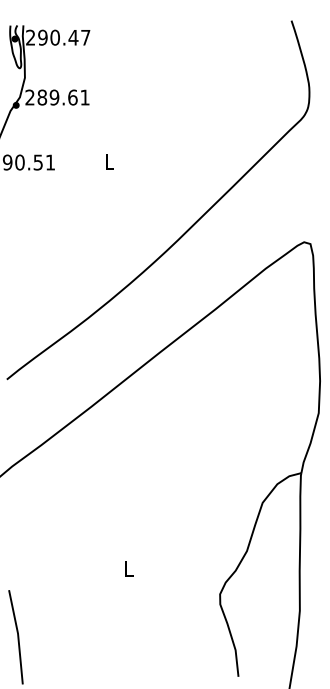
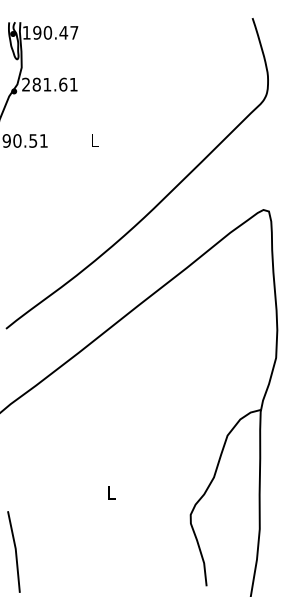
text: (30, 37) -> (26, 32), 290.47 -> 190.47
text: (54, 97) -> (47, 84), 289.61 -> 281.61

